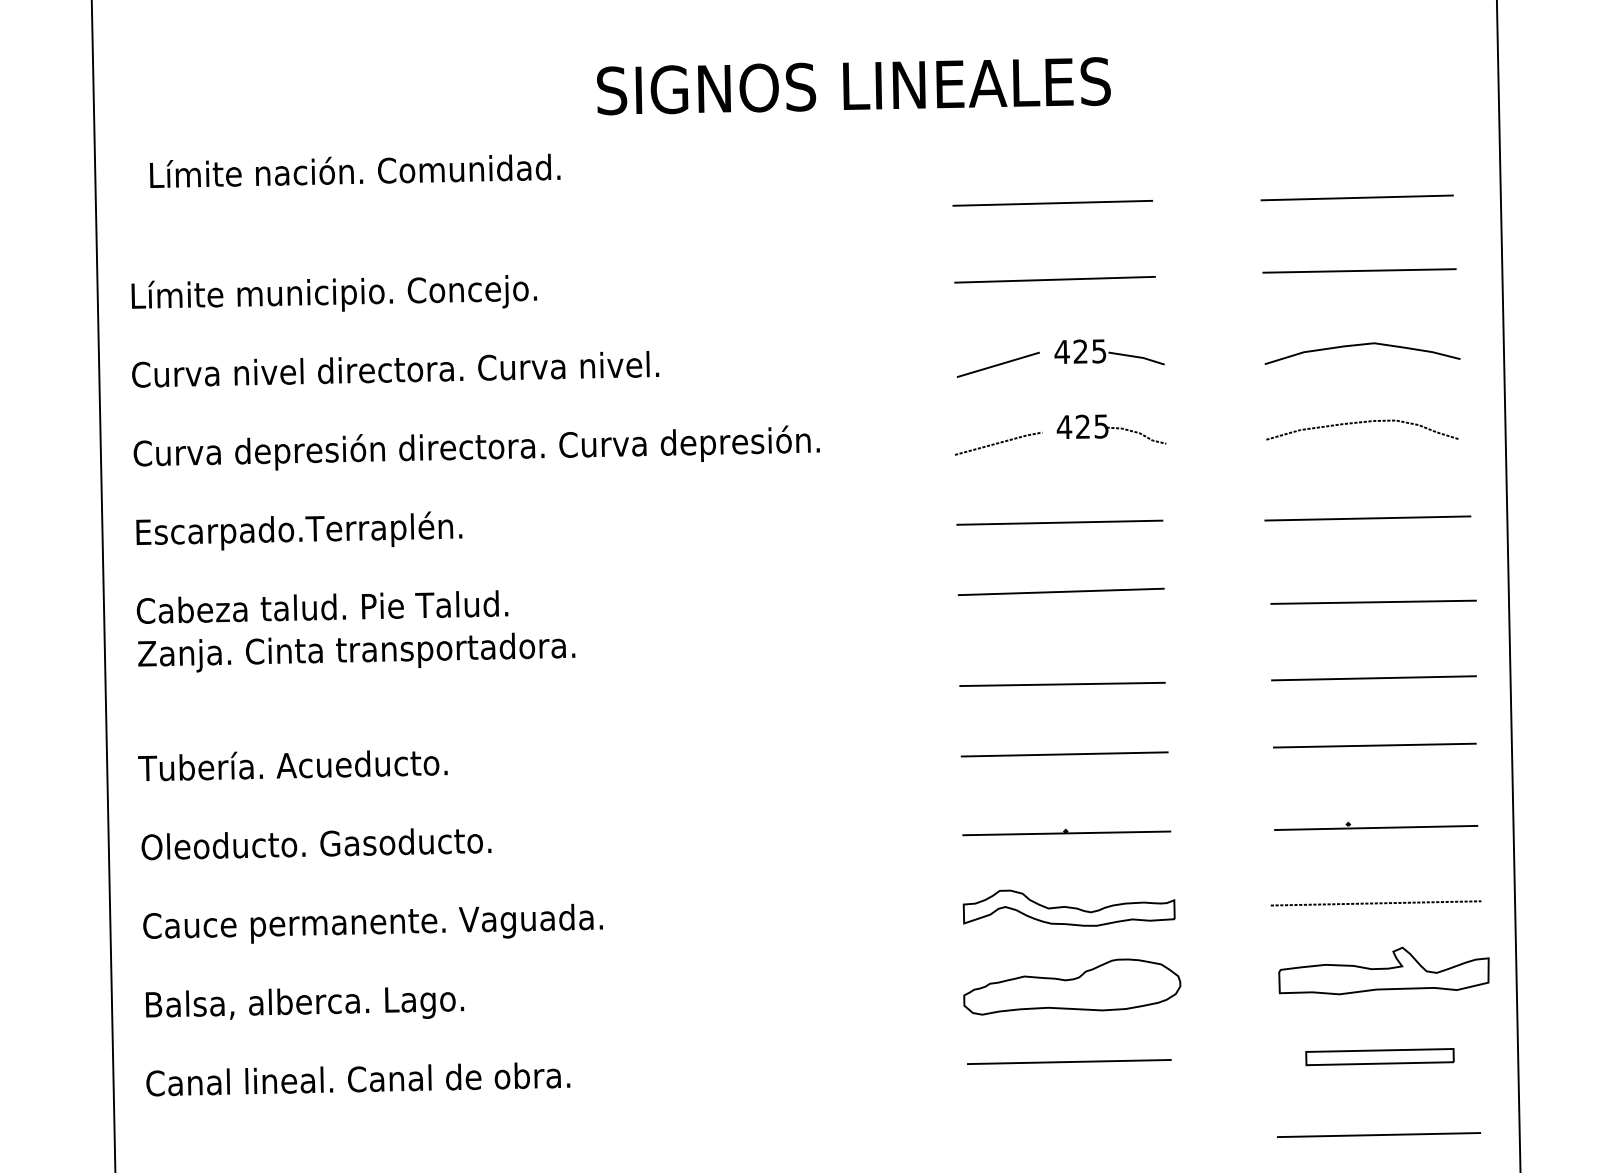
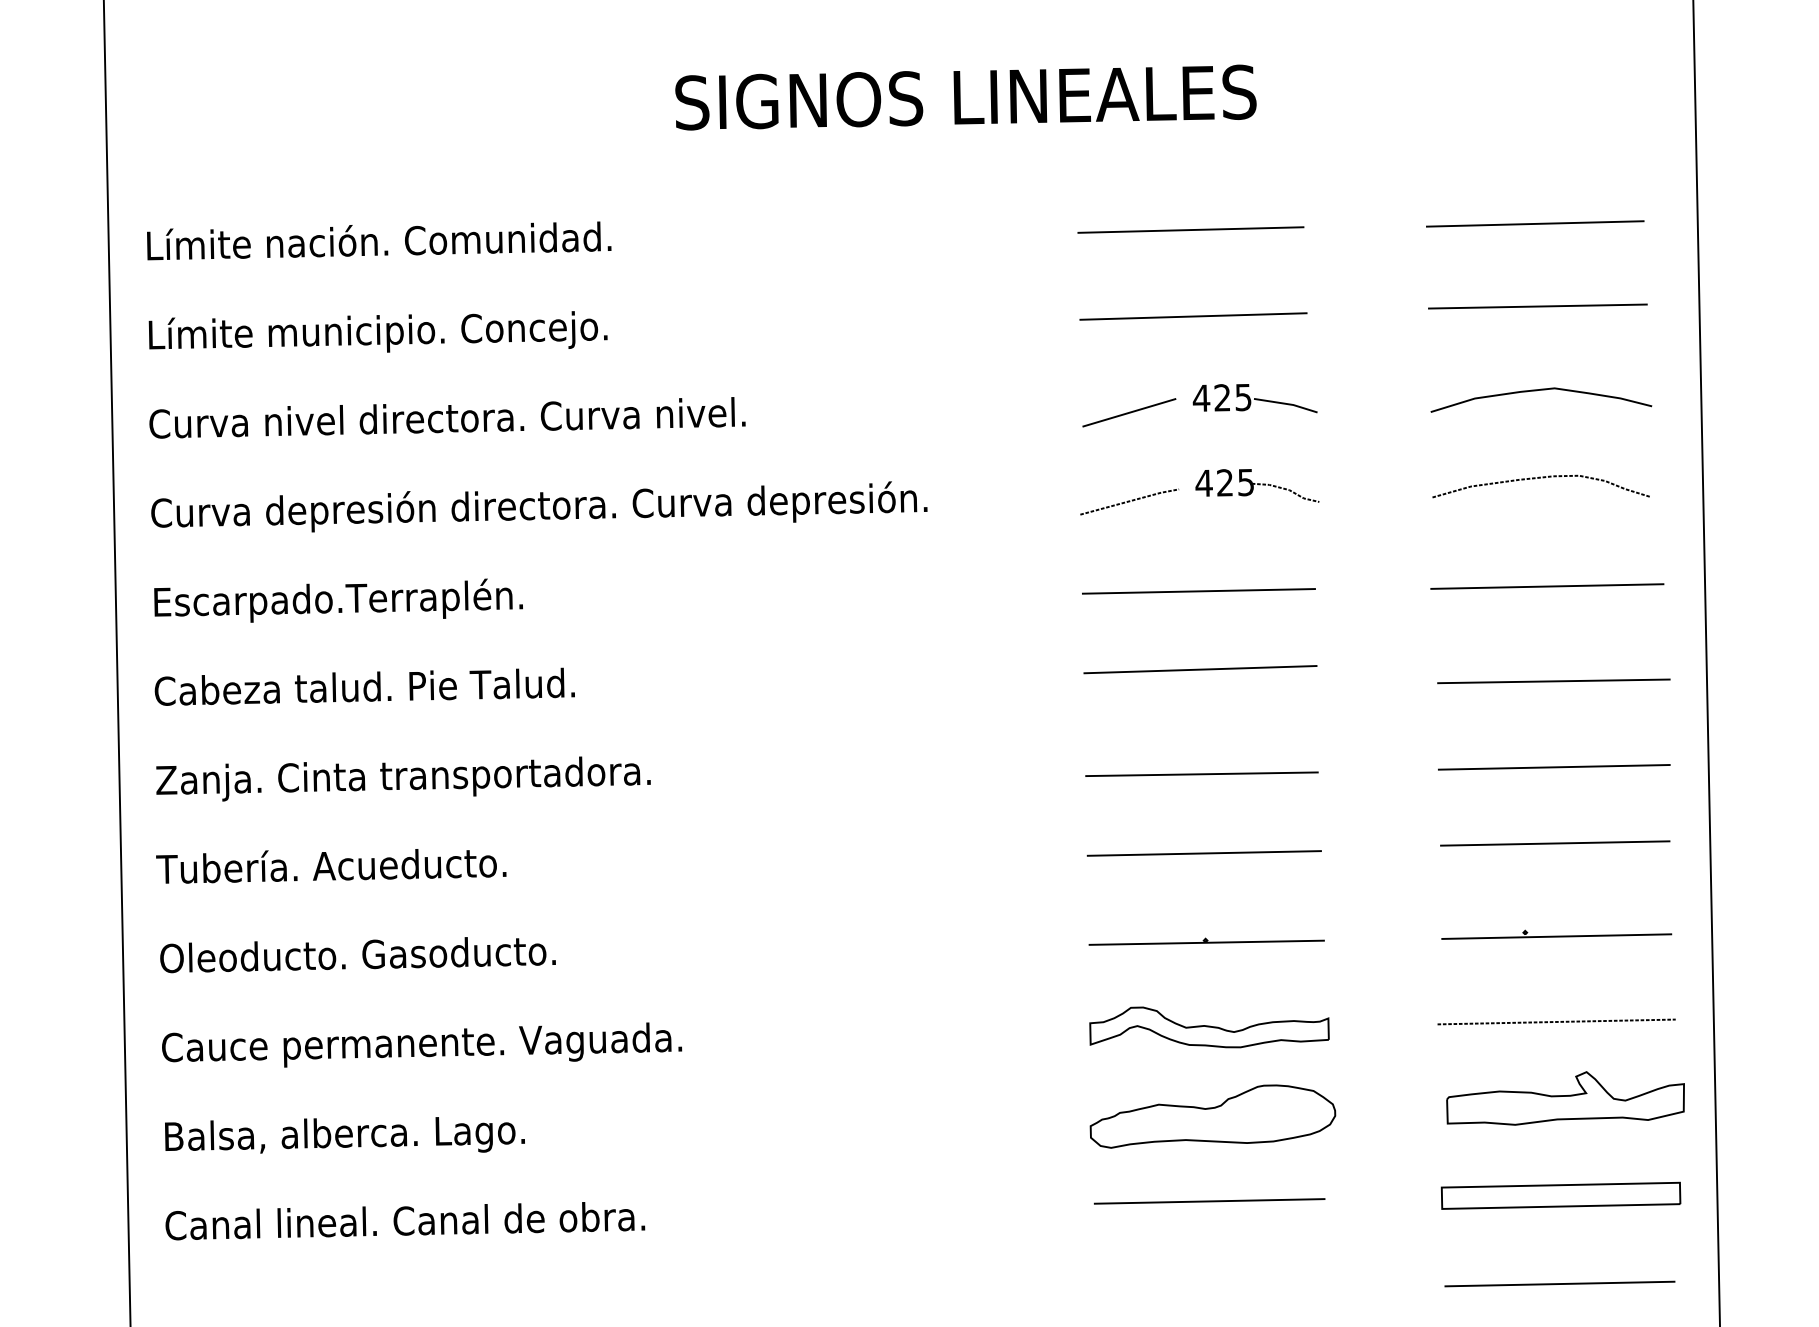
text: (355, 170) -> (379, 240), moved
text: (356, 652) -> (403, 778), moved
part: (1379, 1056) -> (1560, 1195), size x1.43

